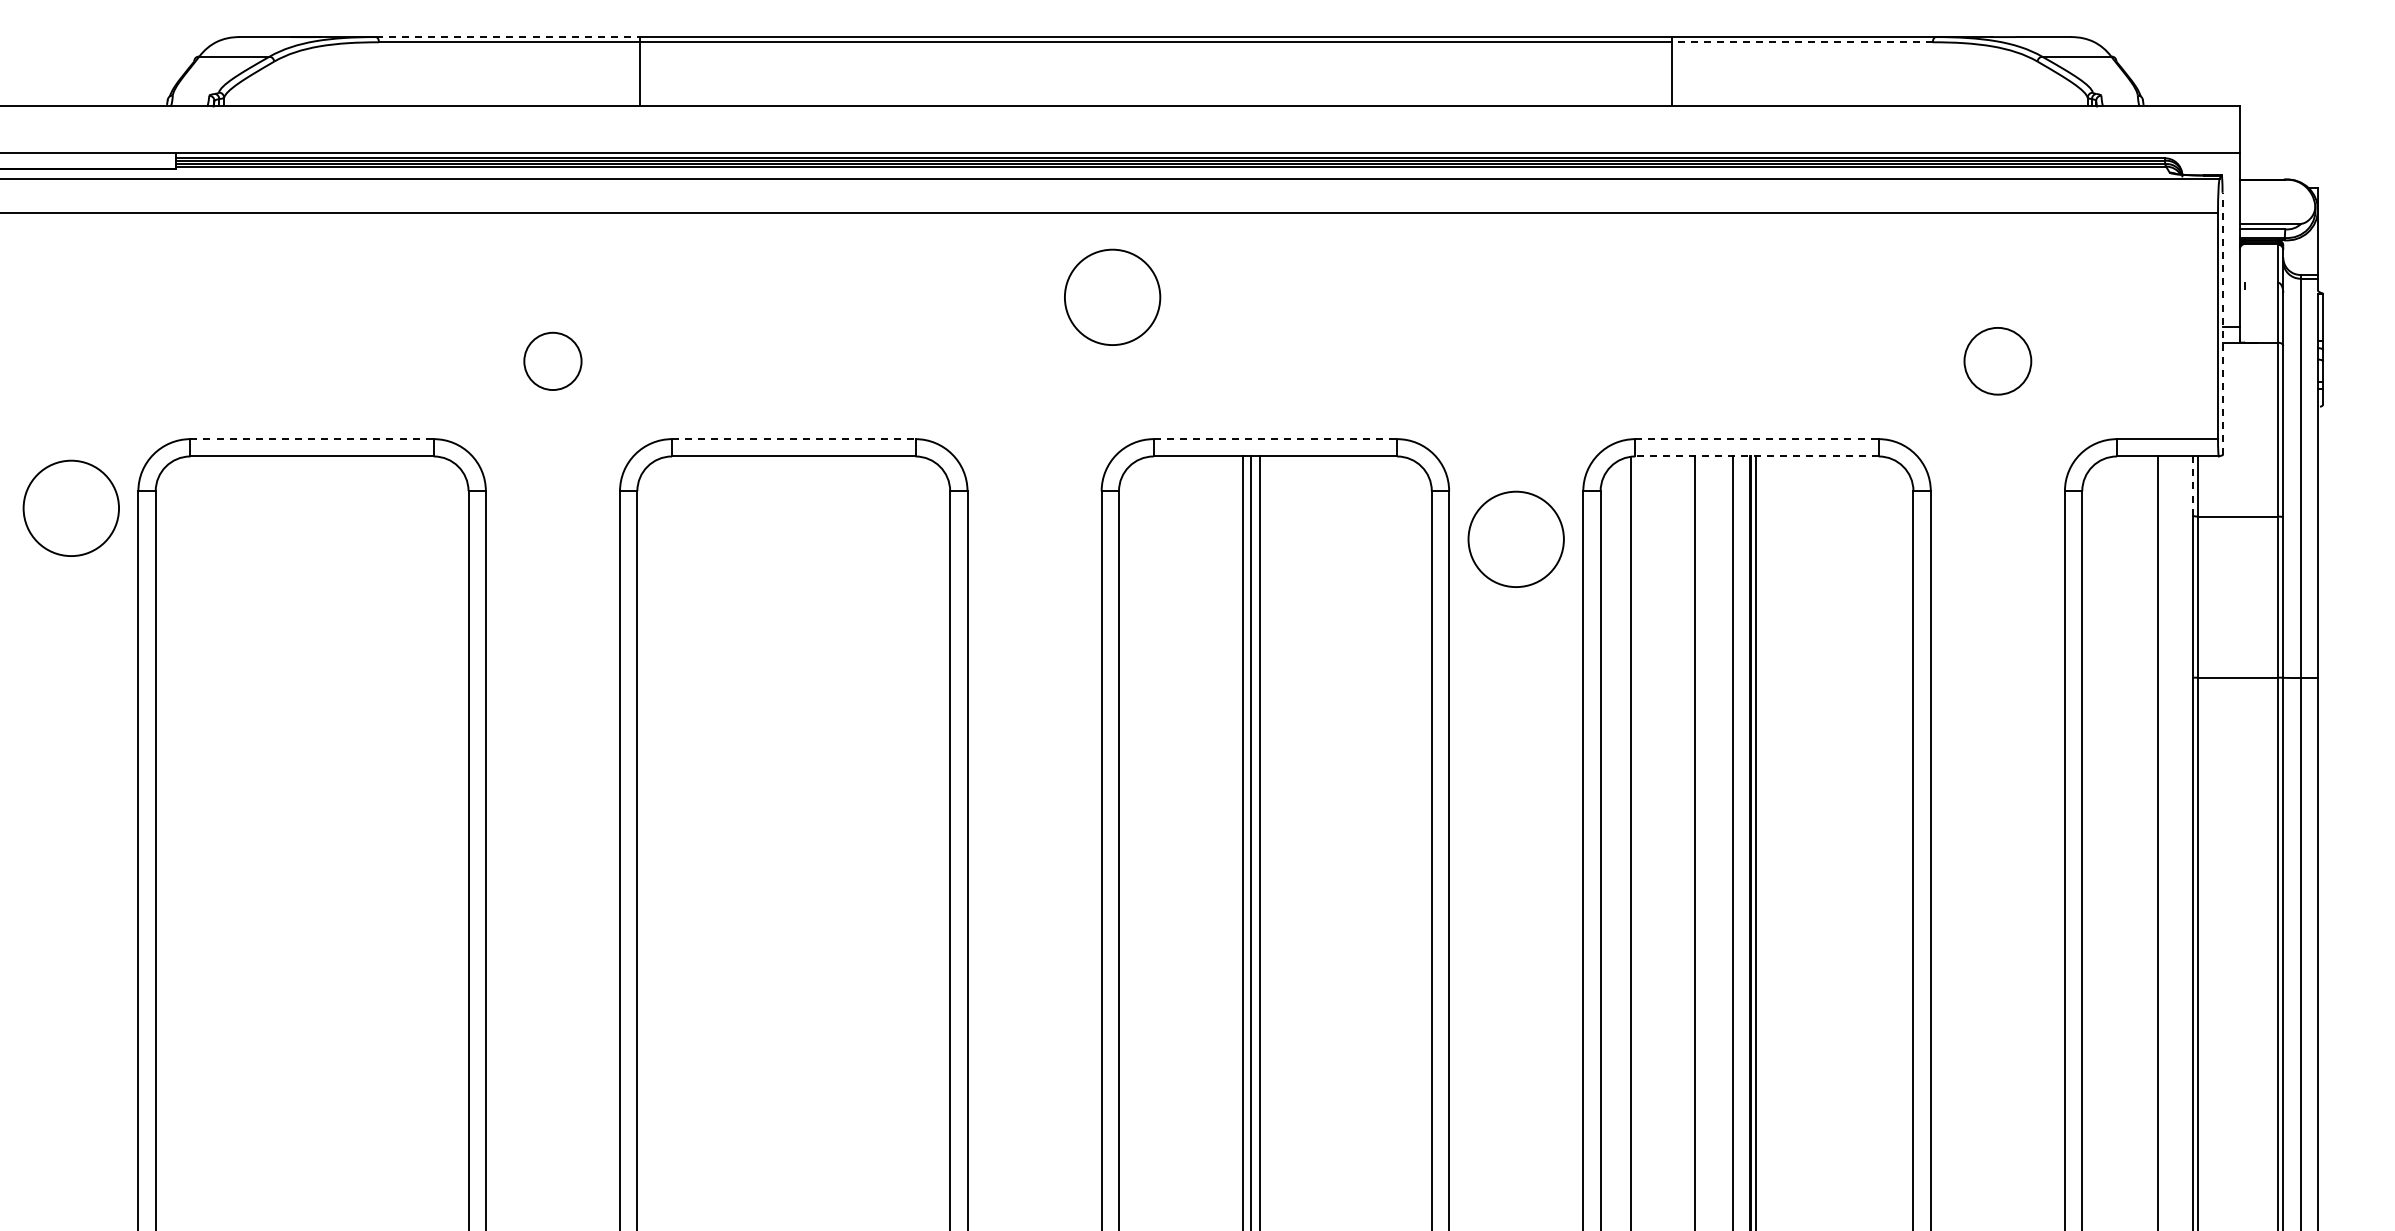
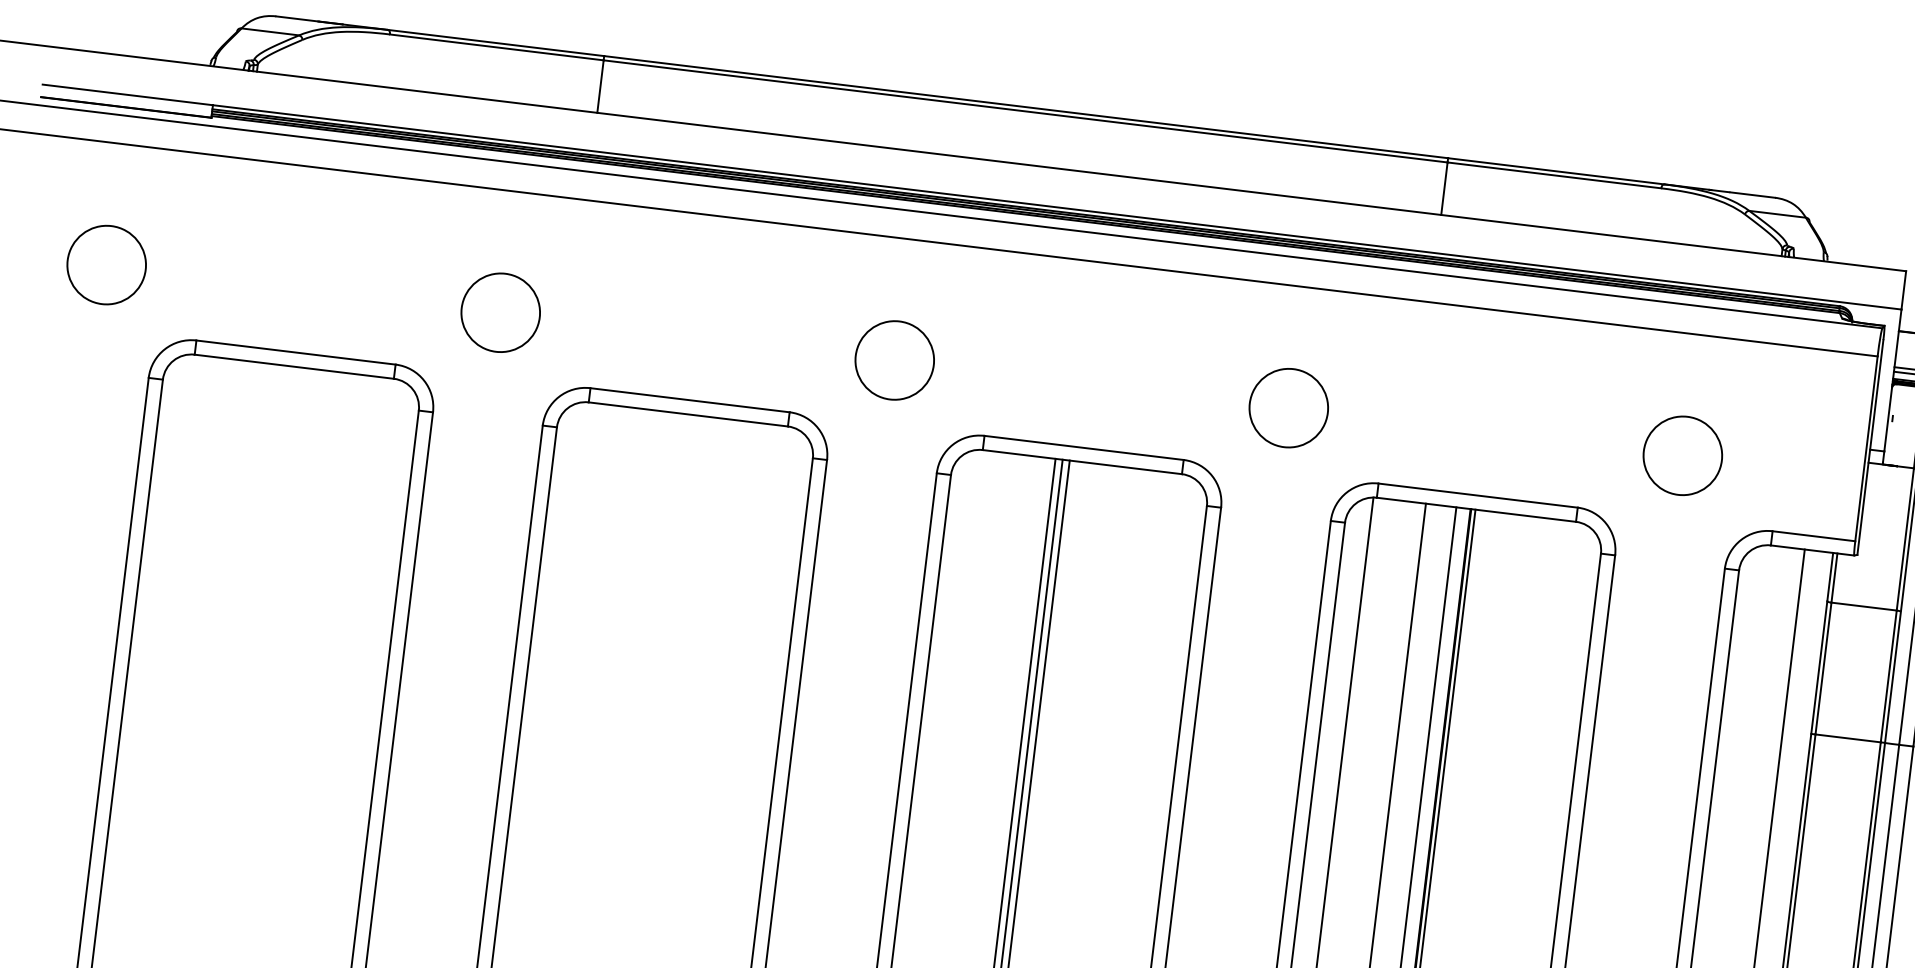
line: (508, 37) -> (496, 43), dashed -> solid
line: (1802, 42) -> (1554, 175), dashed -> solid
circle: (1112, 296) -> (894, 359), moved
line: (2222, 323) -> (1870, 447), dashed -> solid
circle: (1997, 360) -> (1682, 455), size x1.43
circle: (552, 361) -> (500, 312), size x1.67
line: (312, 439) -> (296, 352), dashed -> solid
line: (793, 439) -> (689, 400), dashed -> solid
line: (1275, 439) -> (1084, 448), dashed -> solid
line: (1757, 439) -> (1478, 495), dashed -> solid
line: (1757, 456) -> (1476, 509), dashed -> solid
line: (2193, 486) -> (1830, 577), dashed -> solid
circle: (70, 507) -> (106, 264), moved
circle: (1515, 538) -> (1288, 407), moved

